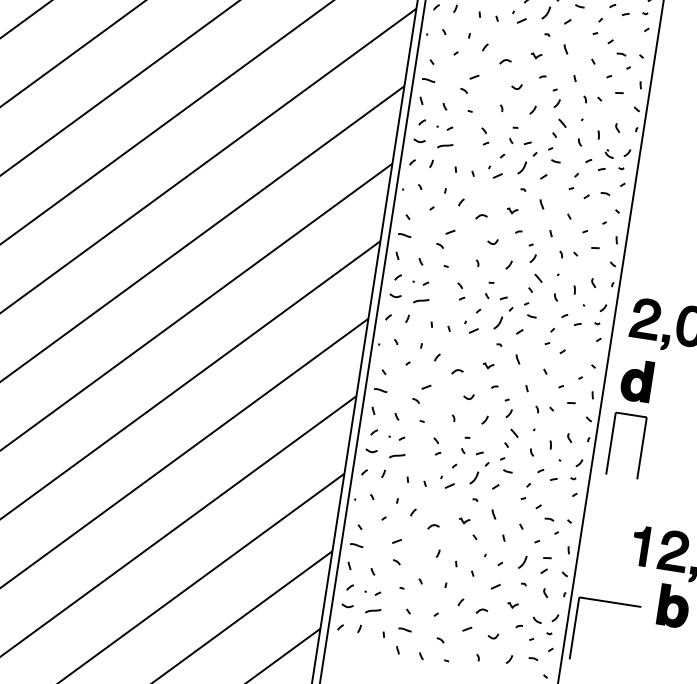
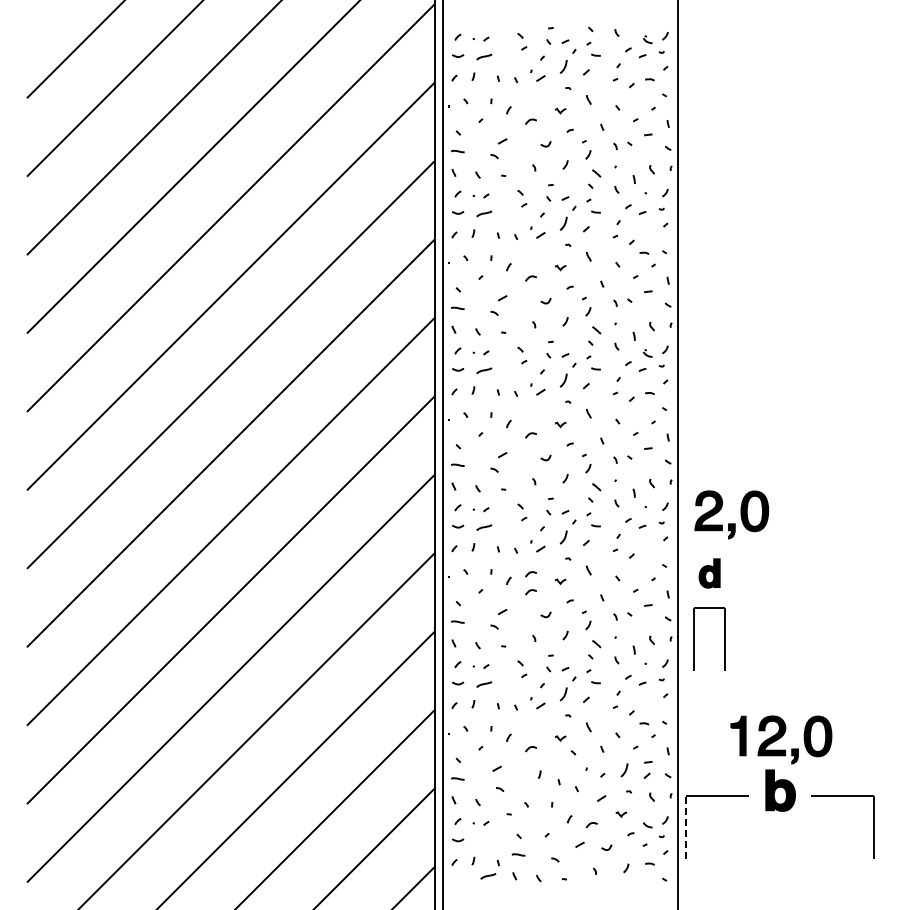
curve: (459, 353) -> (530, 573), added
part: (636, 380) -> (709, 573), size x0.7
line: (373, 611) -> (488, 876), moved
line: (574, 628) -> (685, 827), solid -> dashed

